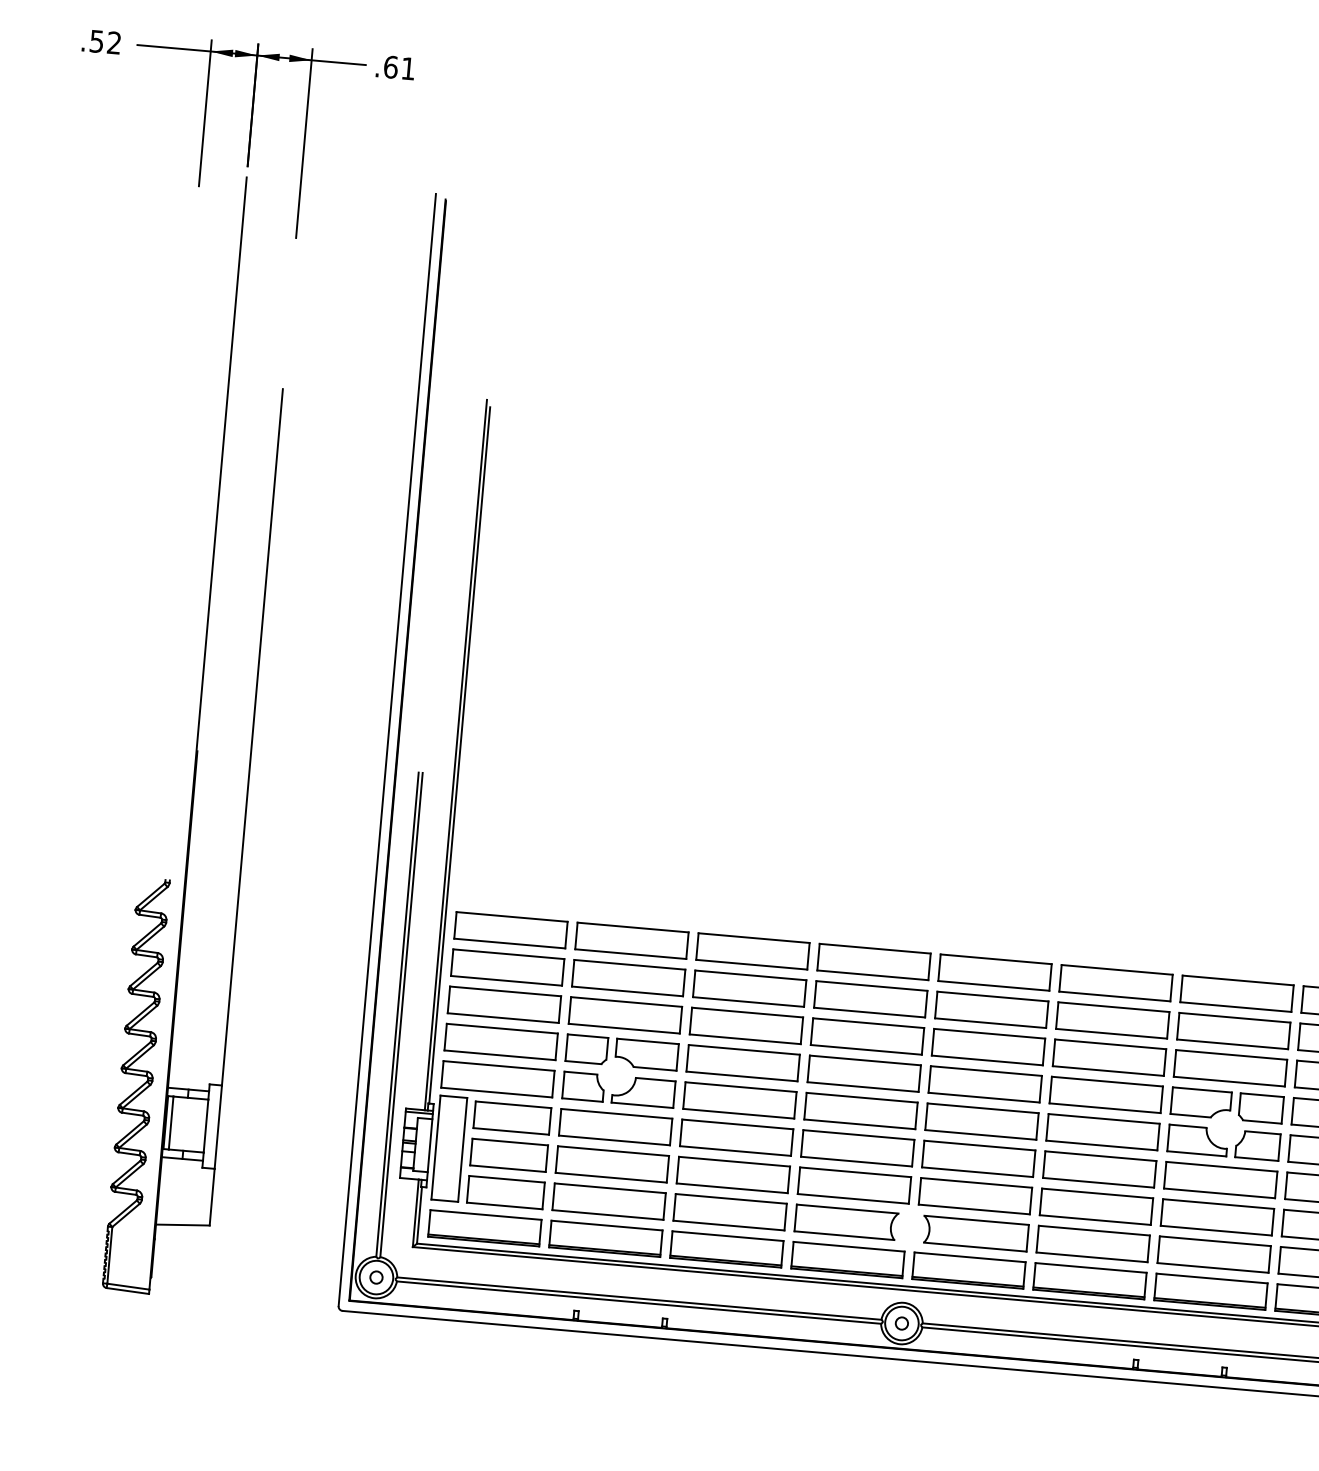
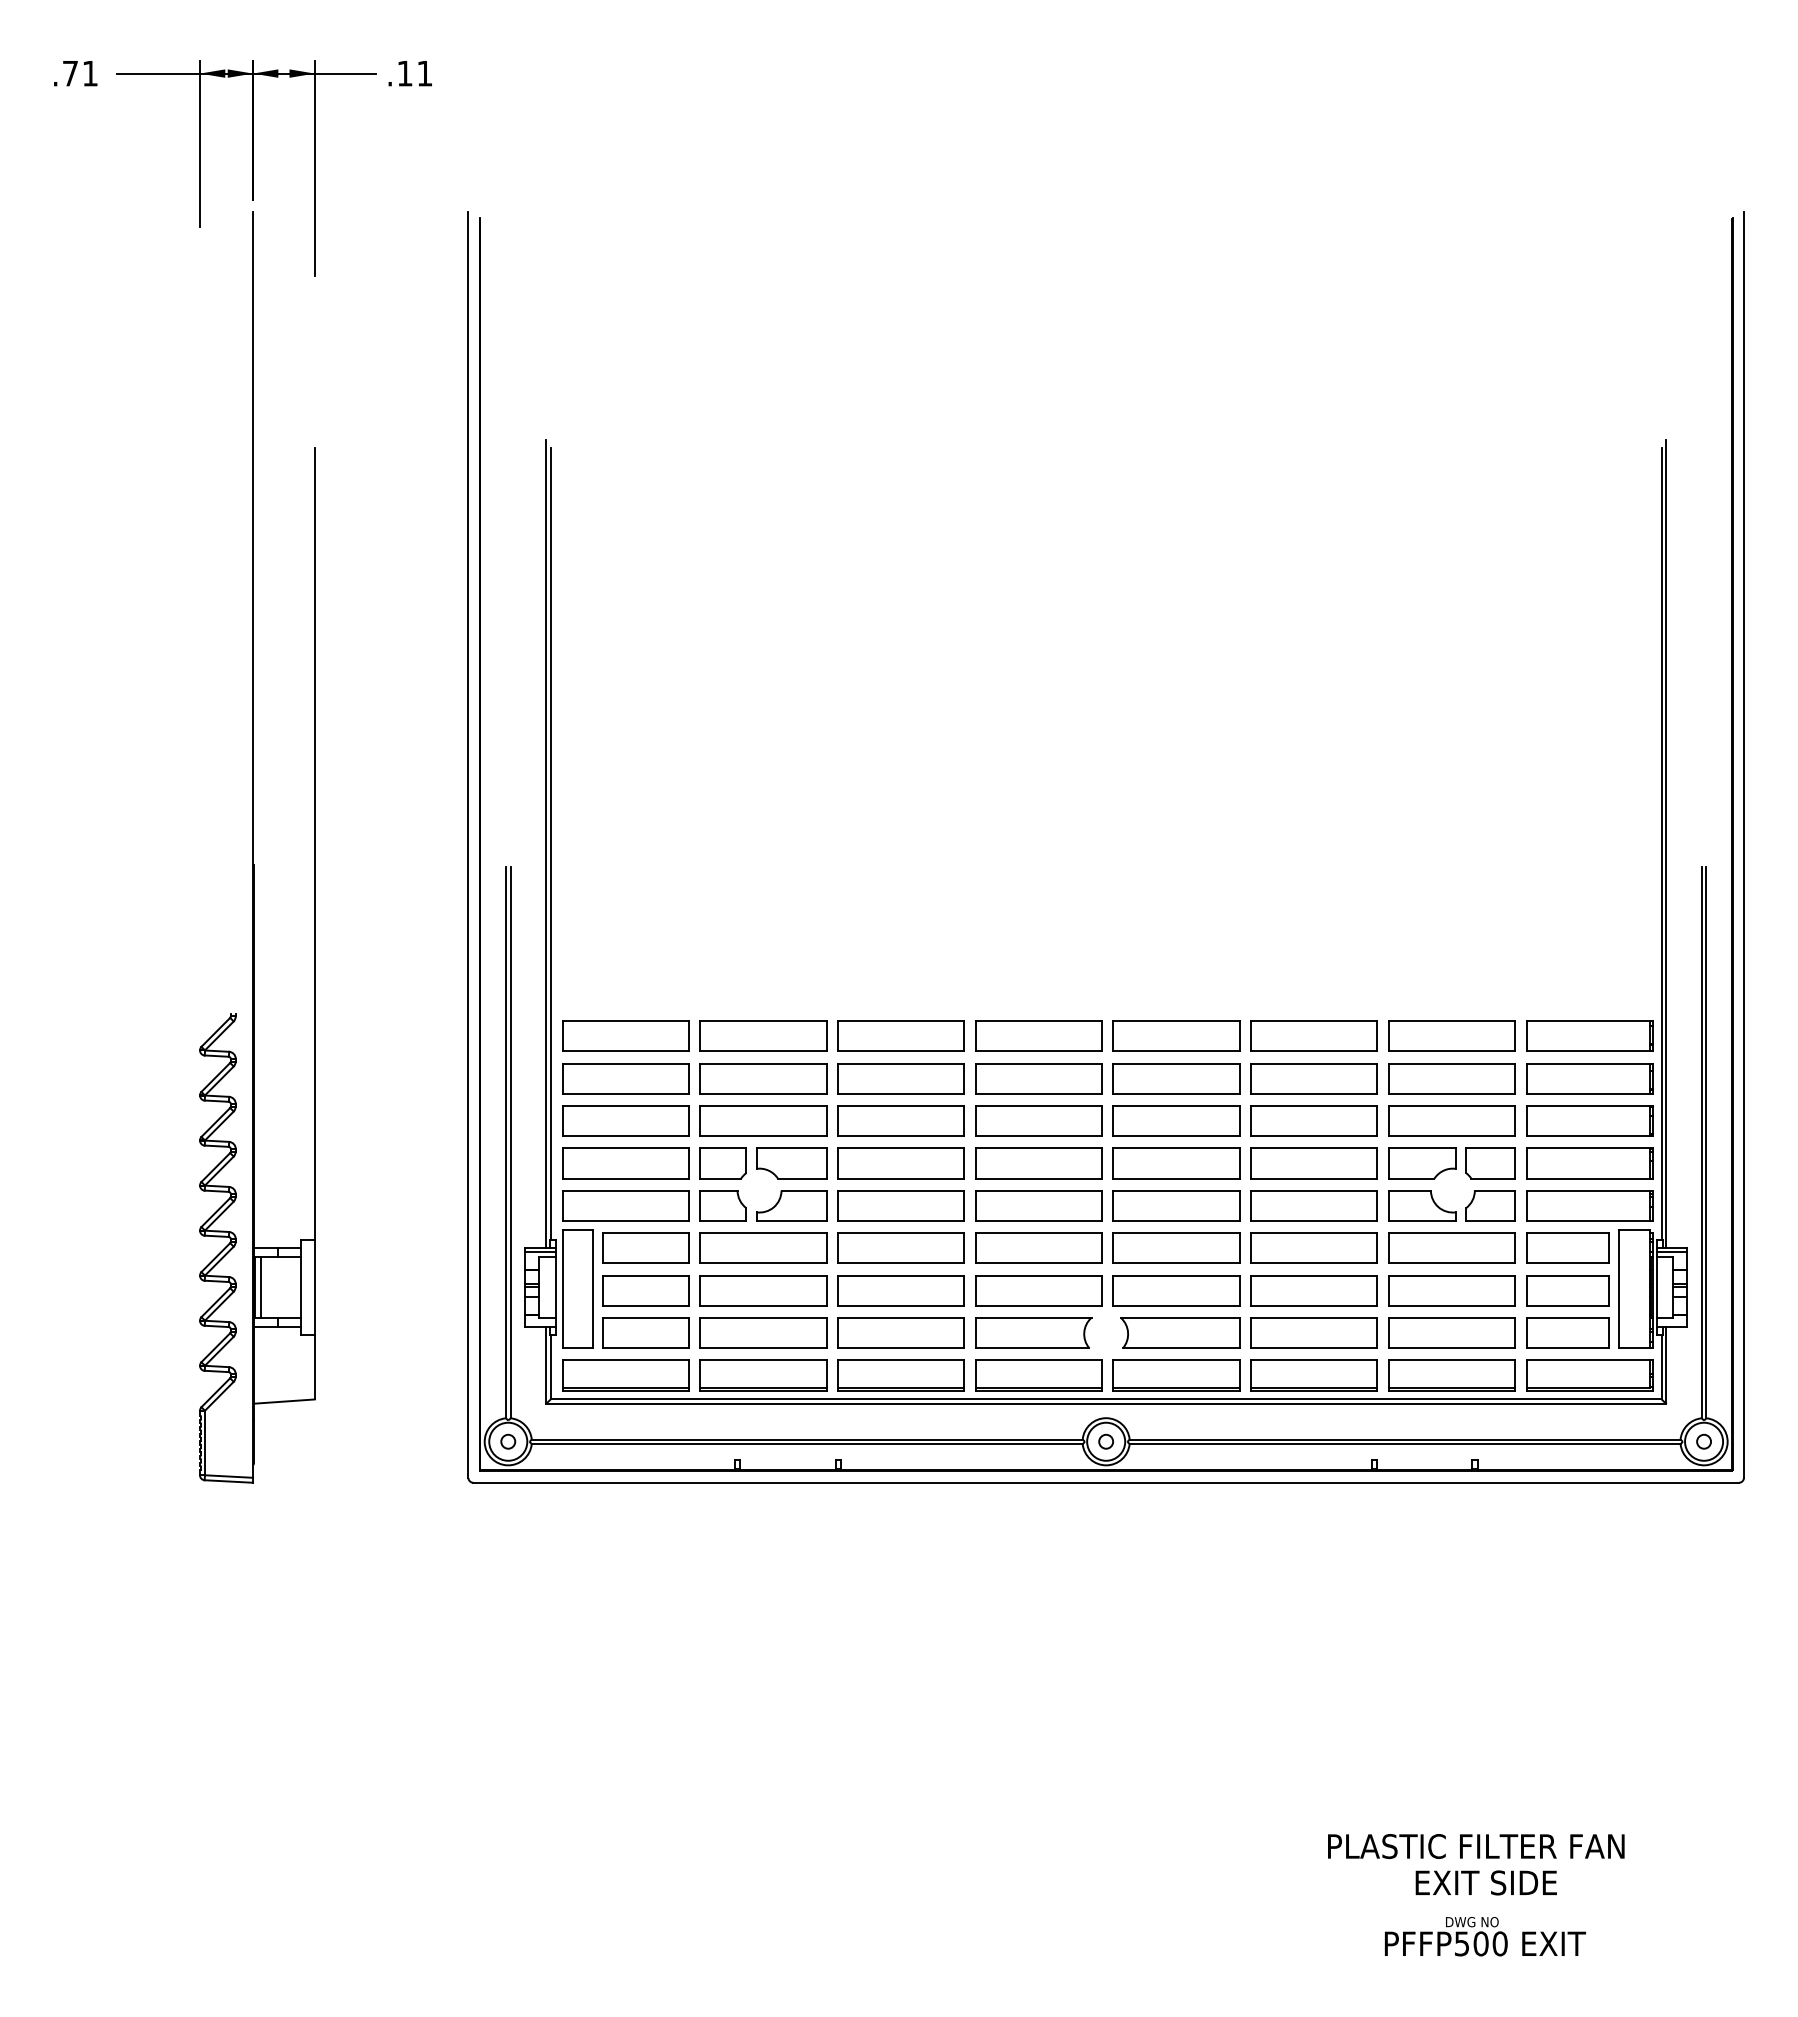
text: (105, 42) -> (80, 73), .52 -> .71
text: (390, 67) -> (404, 73), .61 -> .11

